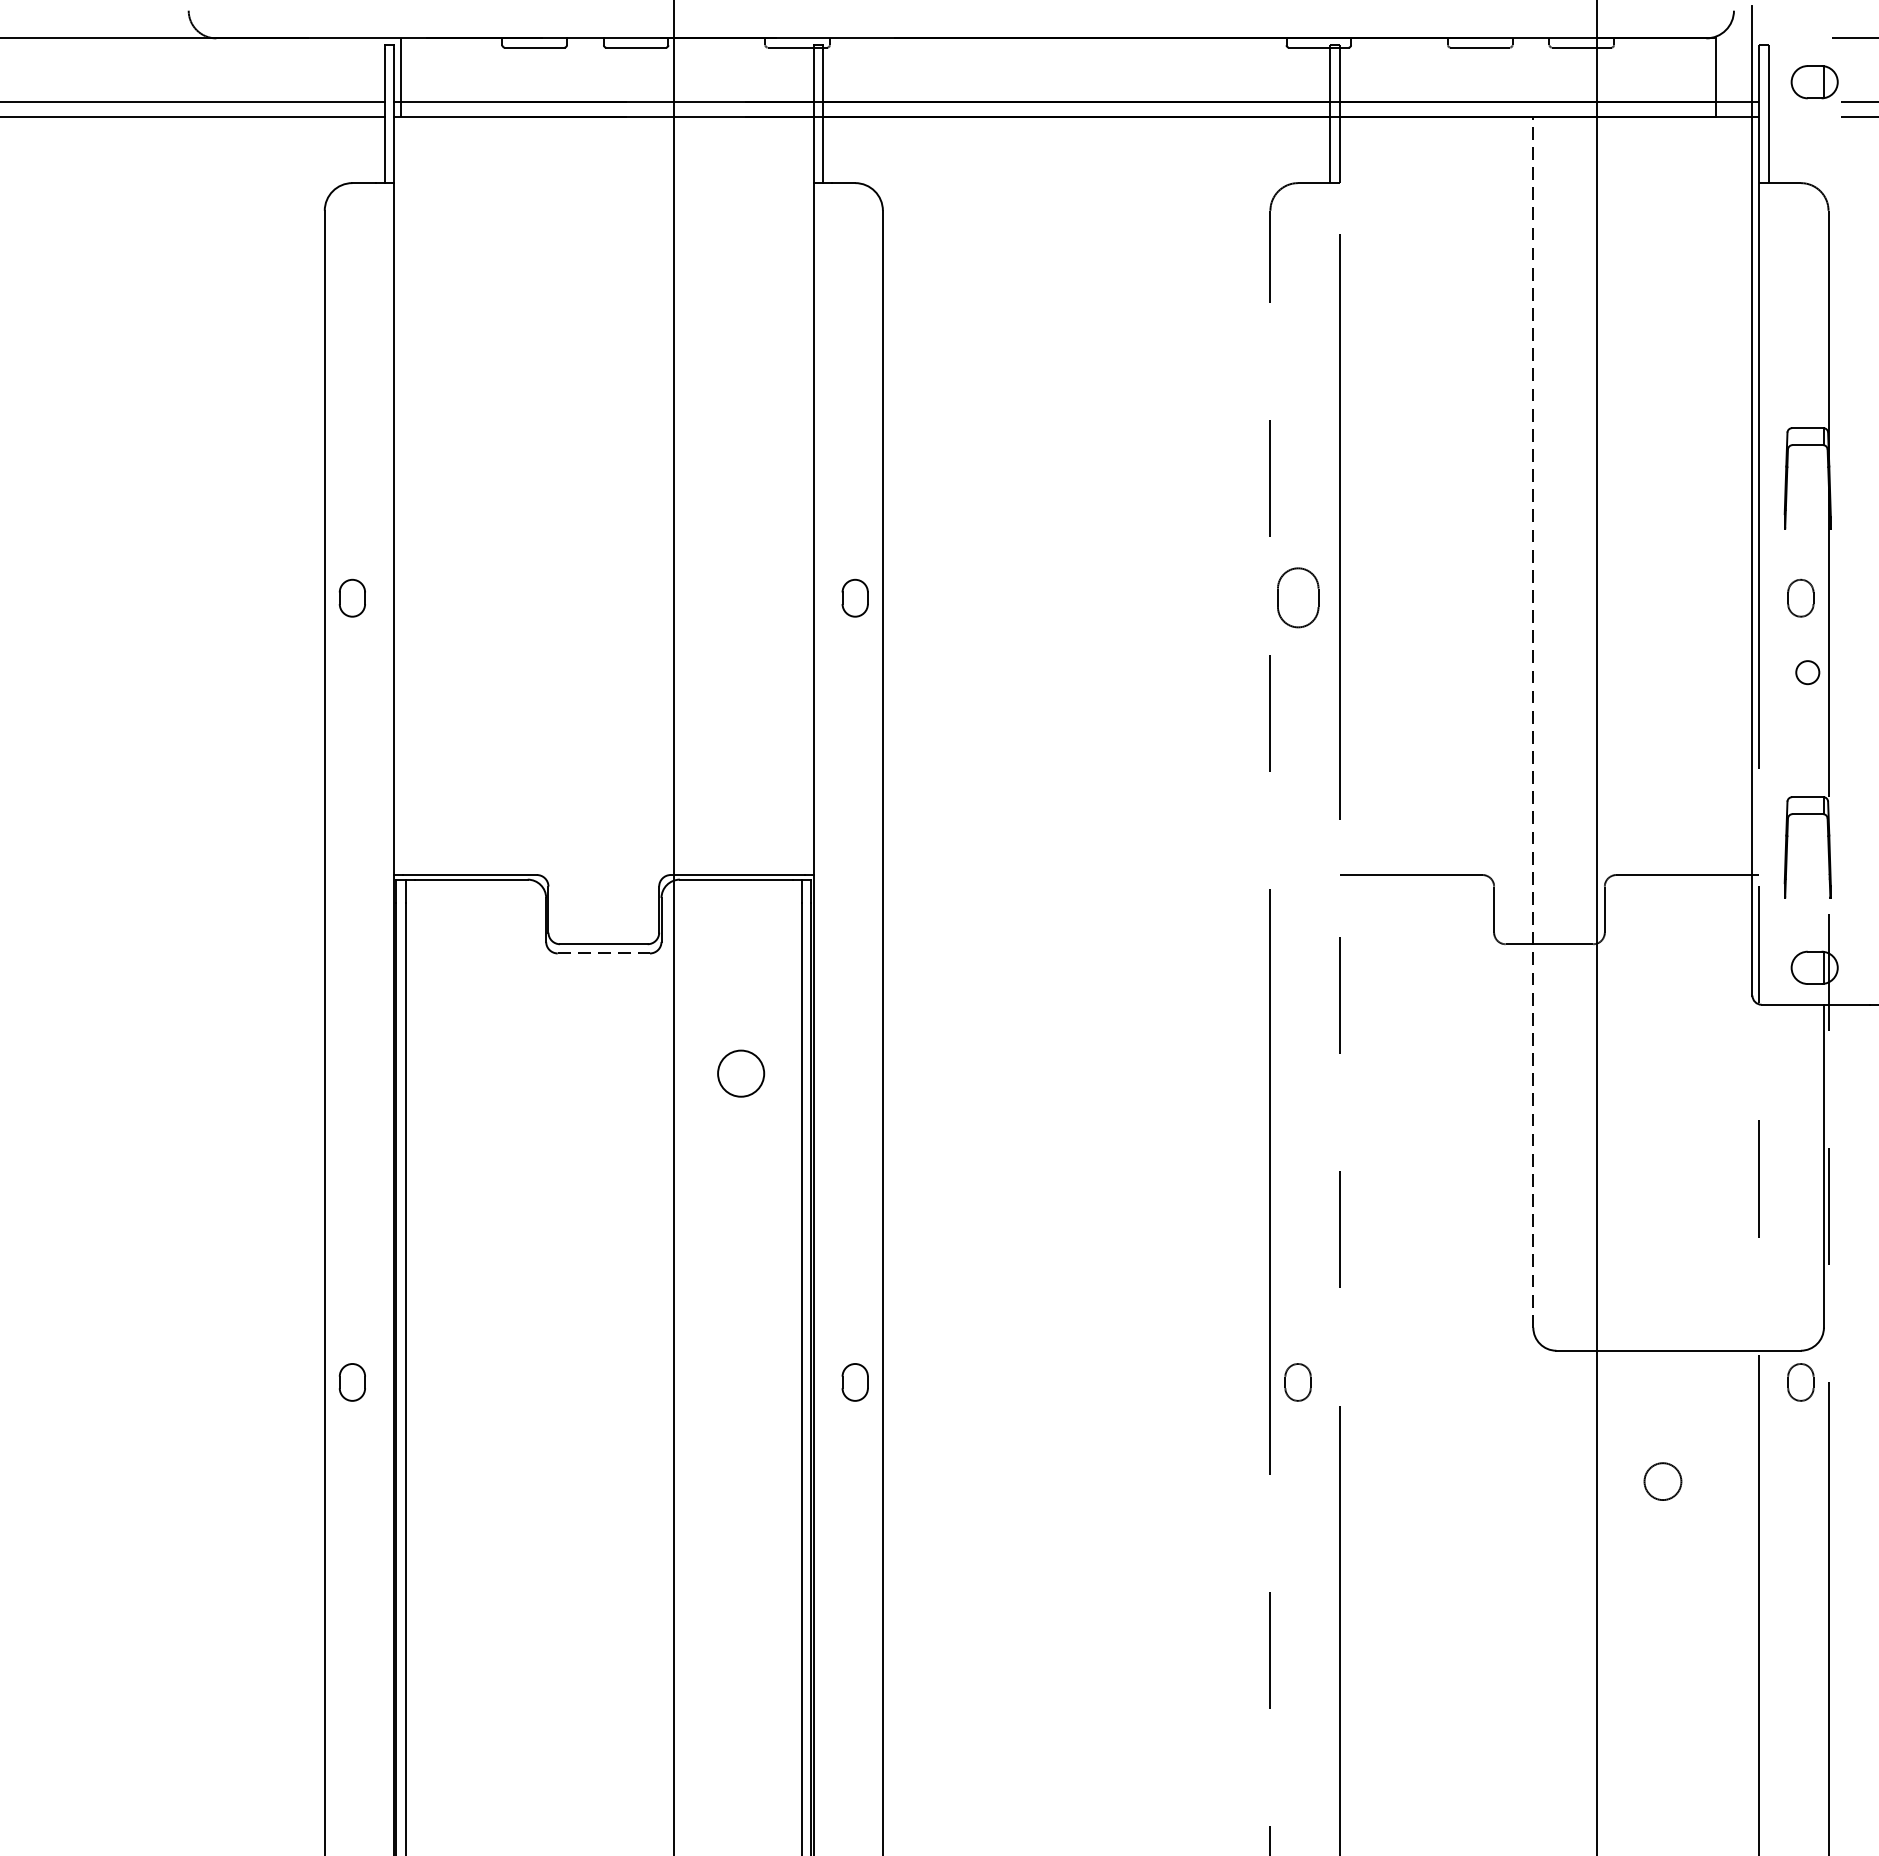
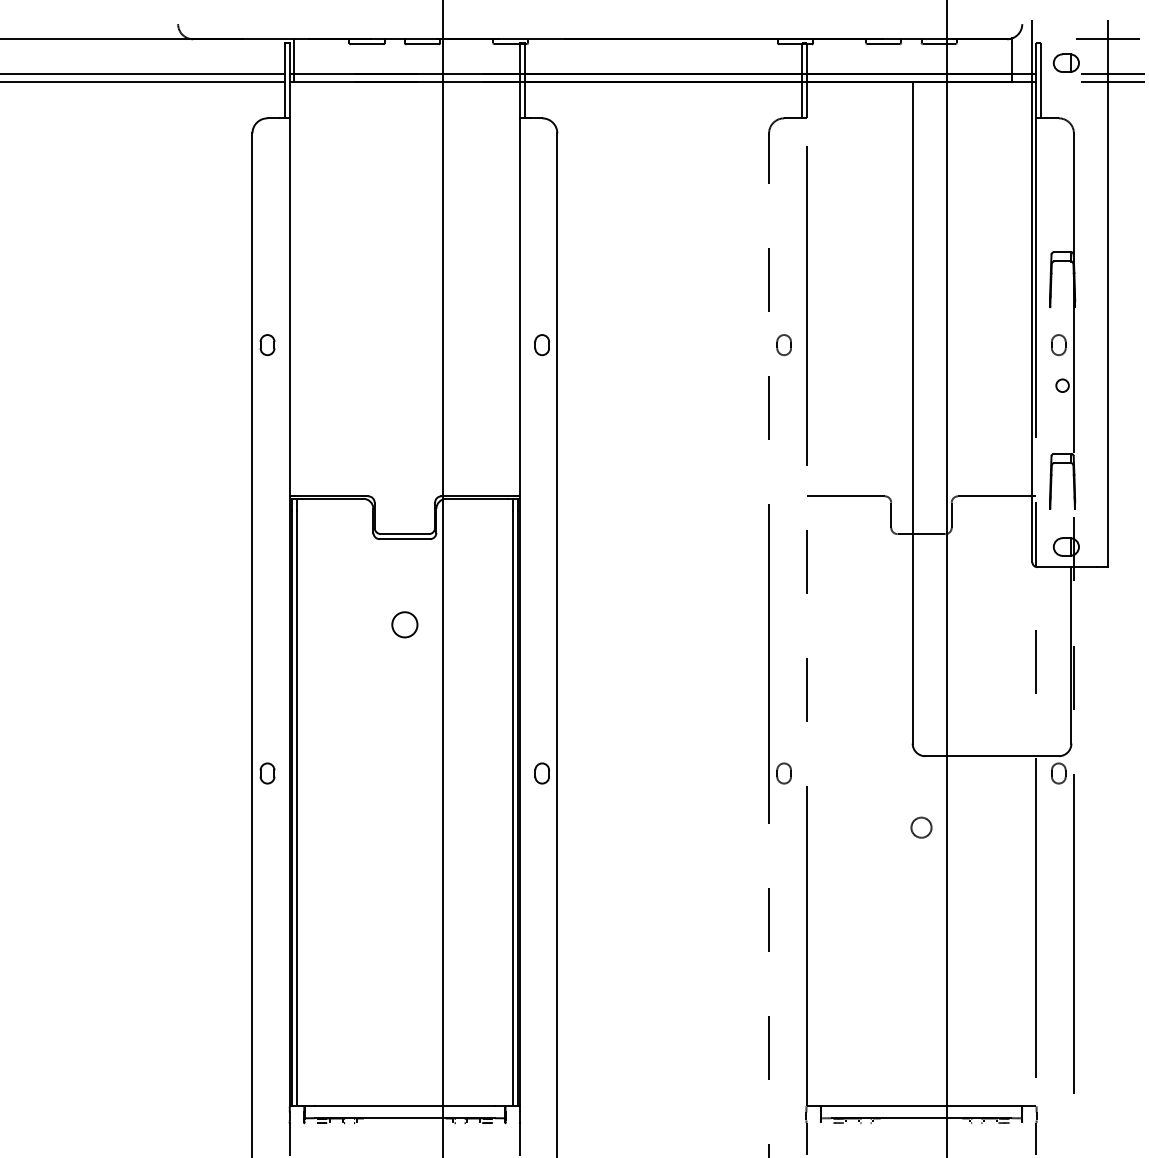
part: (1296, 598) -> (783, 345), size x0.62
line: (1533, 721) -> (912, 412), dashed -> solid
line: (604, 954) -> (405, 539), dashed -> solid
circle: (740, 1073) -> (404, 624), moved
circle: (1662, 1481) -> (921, 827), moved

